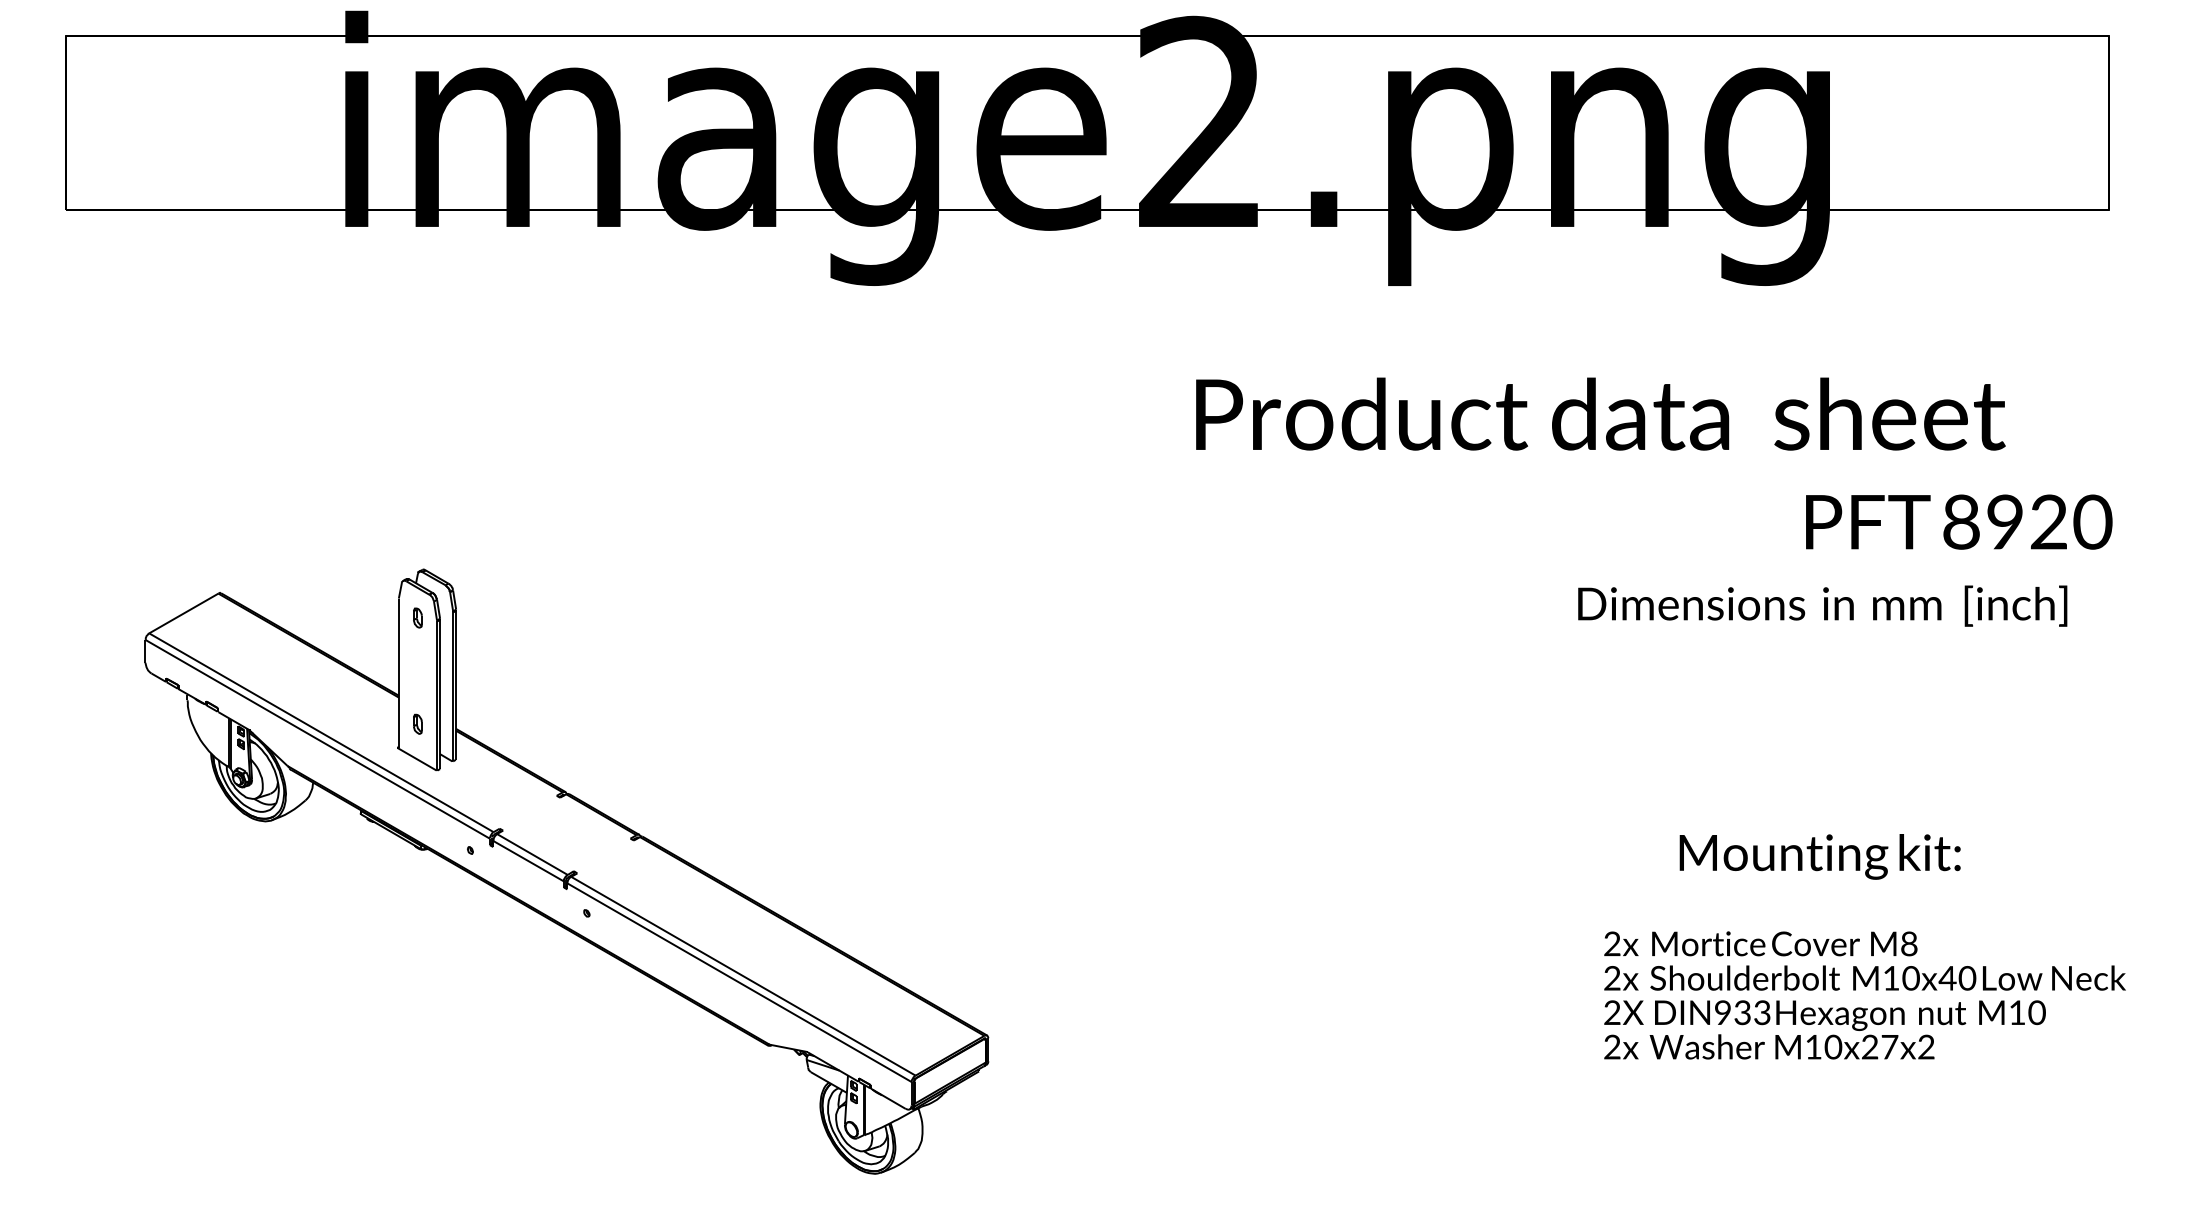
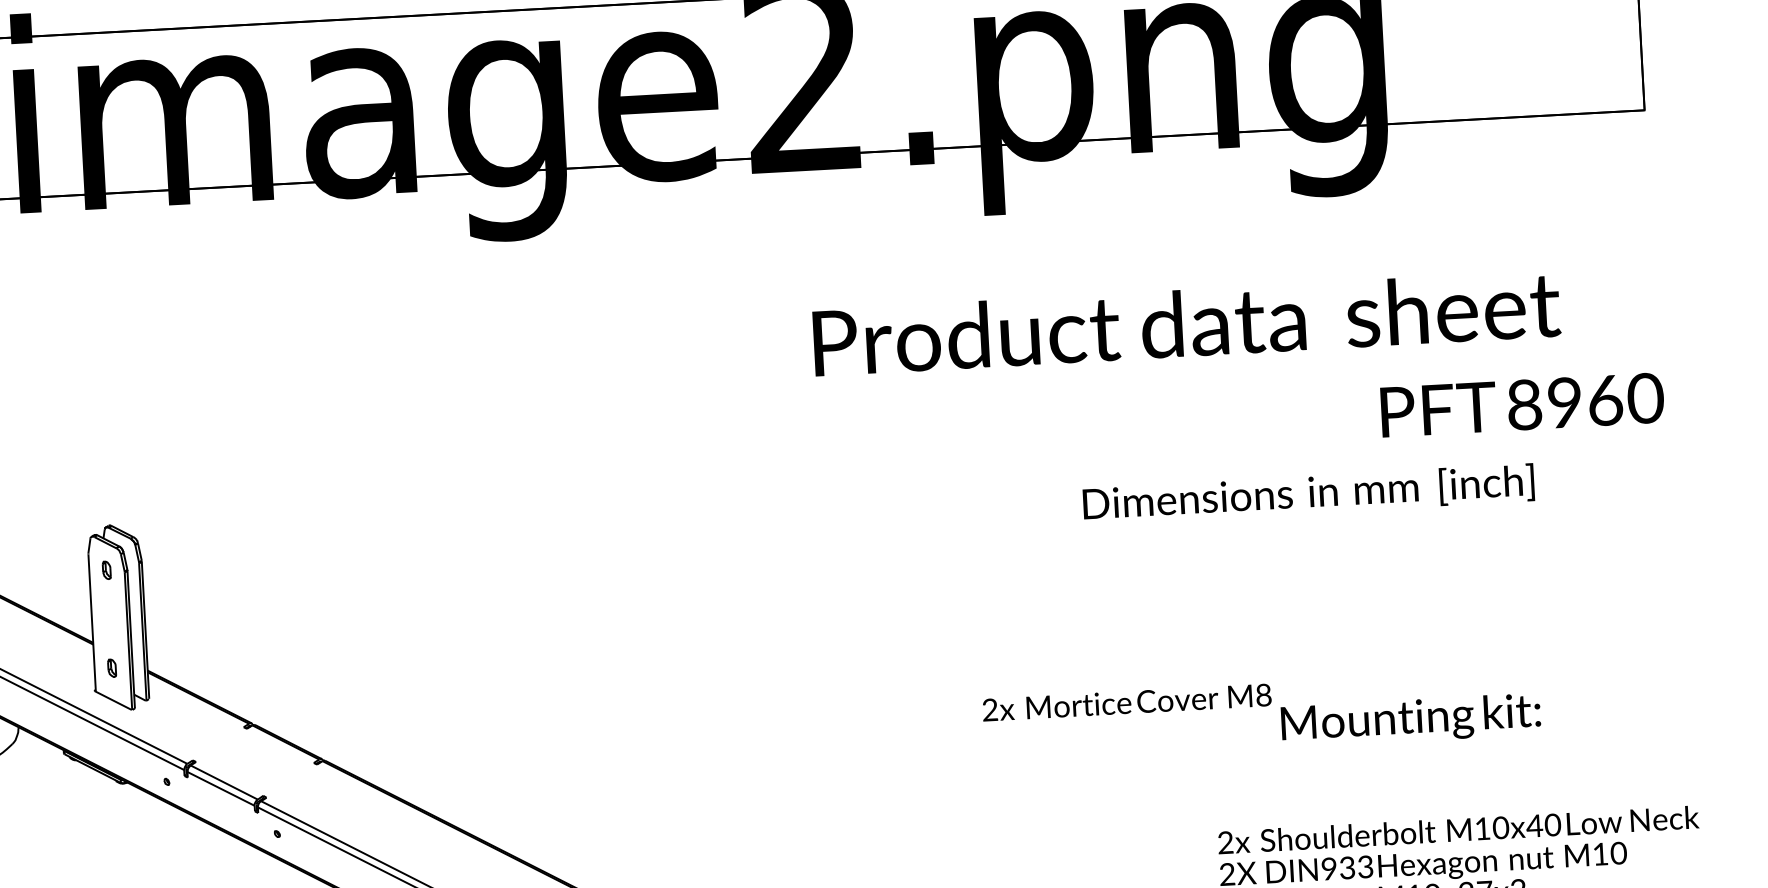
text: (2048, 521) -> (1604, 399), 8920 -> 8960
text: (1822, 605) -> (1308, 493), moved
text: (1760, 943) -> (1126, 702), moved

